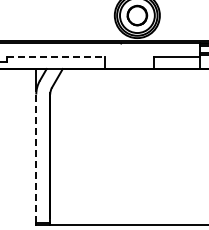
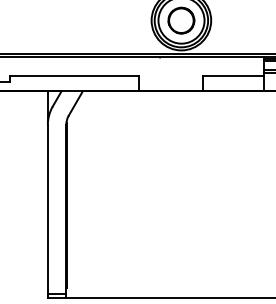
line: (56, 57) -> (74, 76), dashed -> solid
line: (36, 159) -> (48, 210), dashed -> solid

